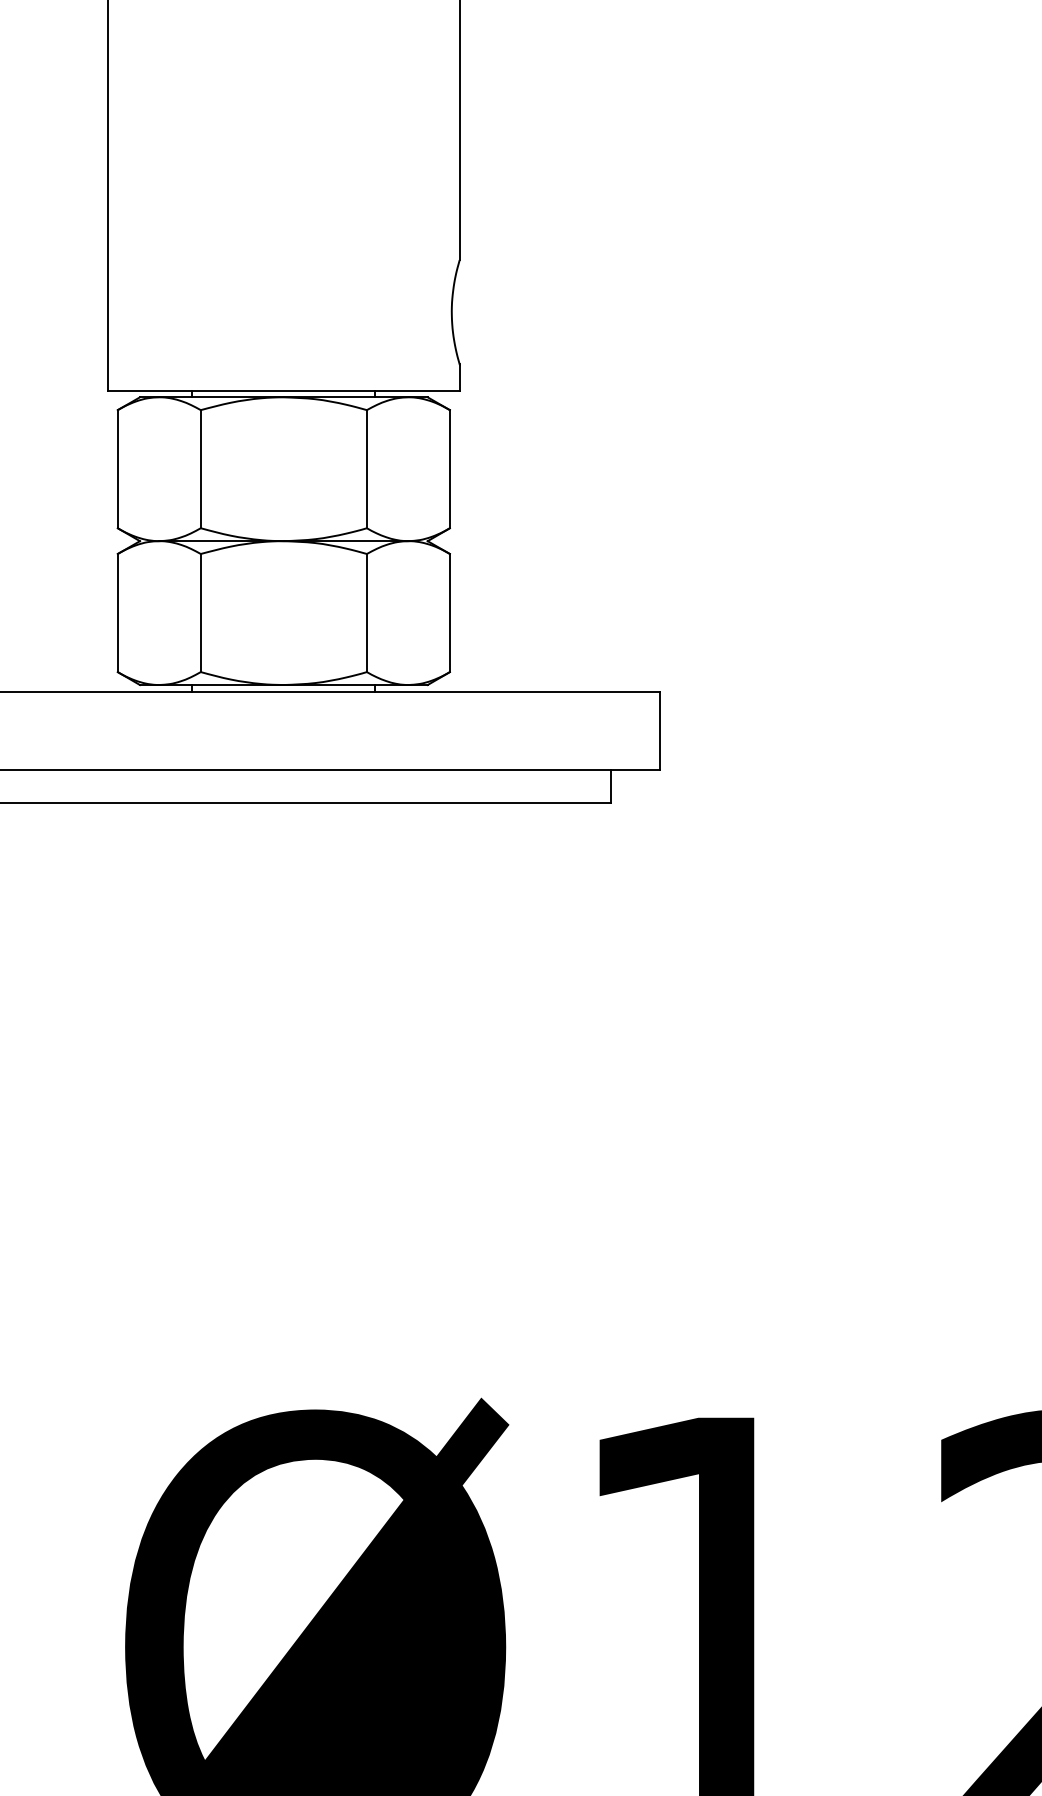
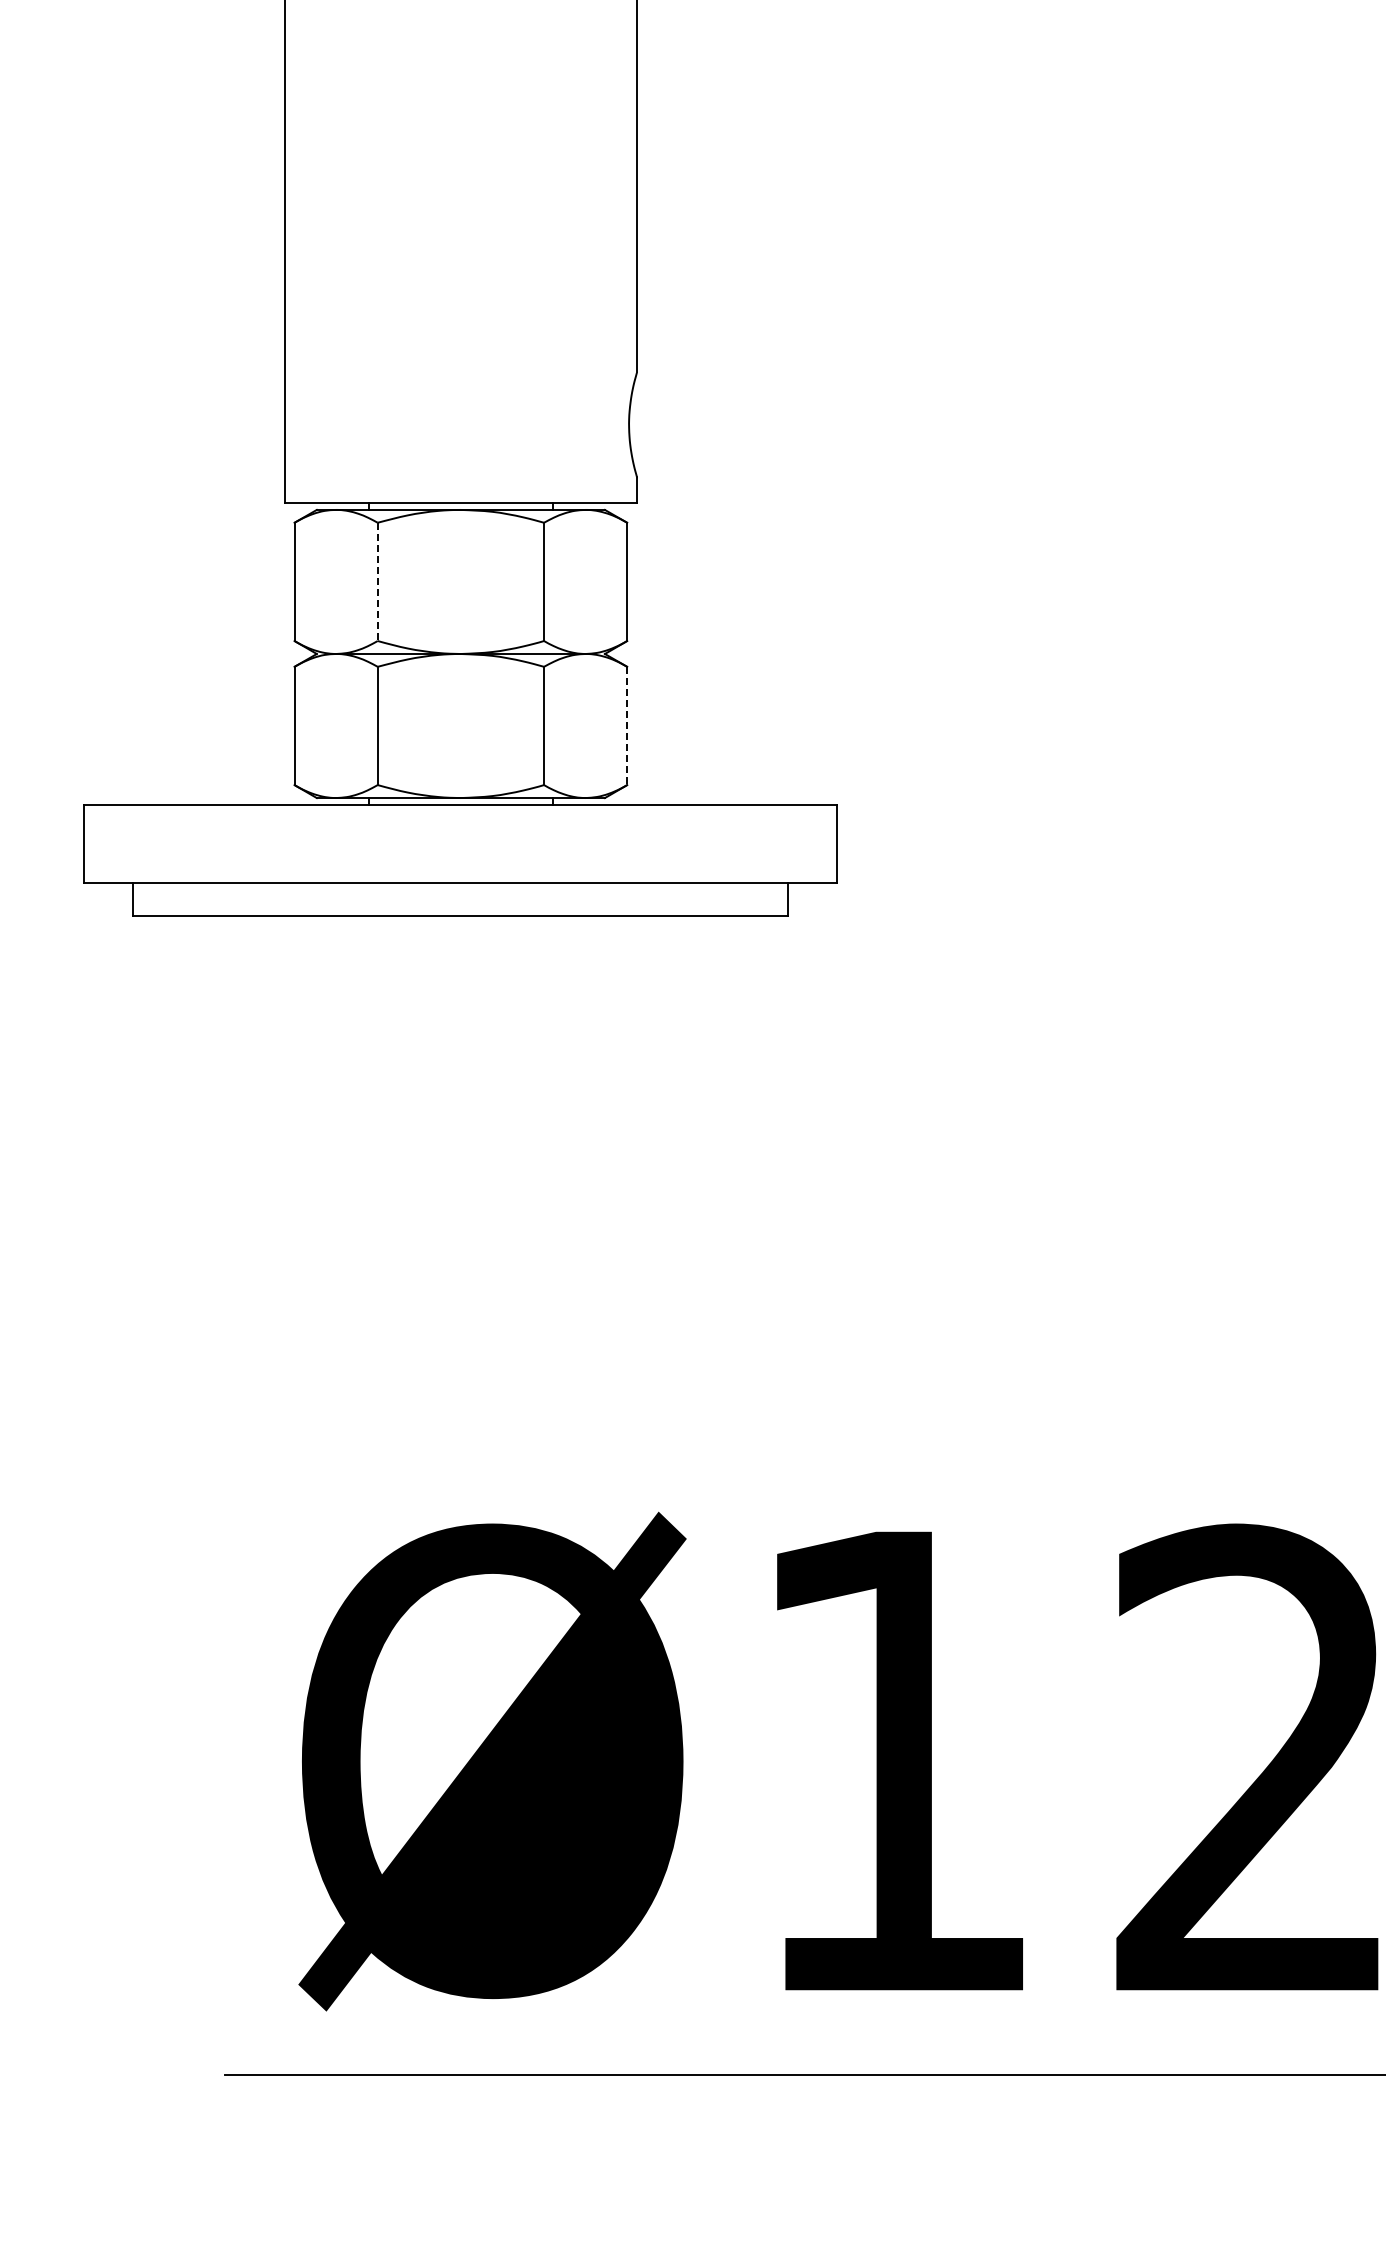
line: (200, 469) -> (377, 582), solid -> dashed
line: (450, 613) -> (627, 726), solid -> dashed

